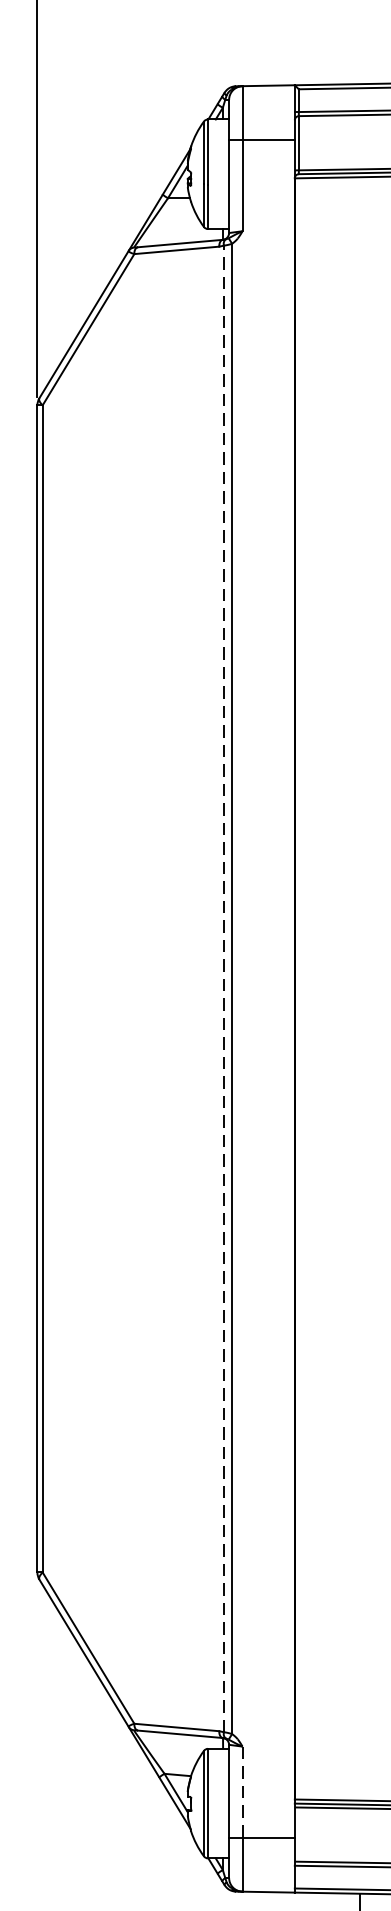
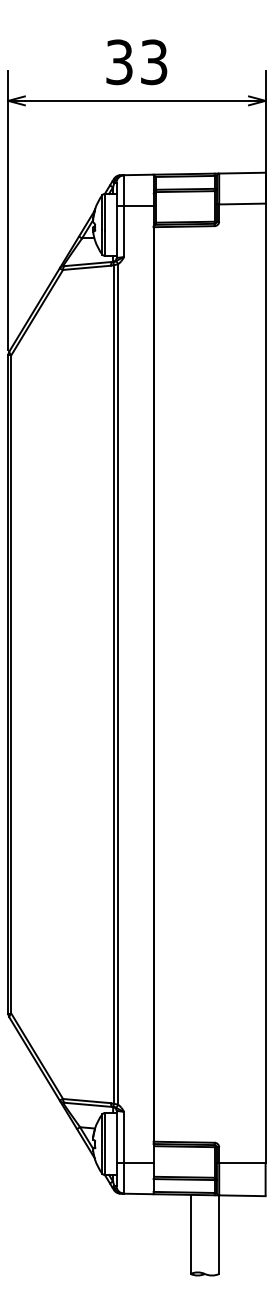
line: (223, 987) -> (113, 683), dashed -> solid
line: (243, 1792) -> (124, 1137), dashed -> solid

